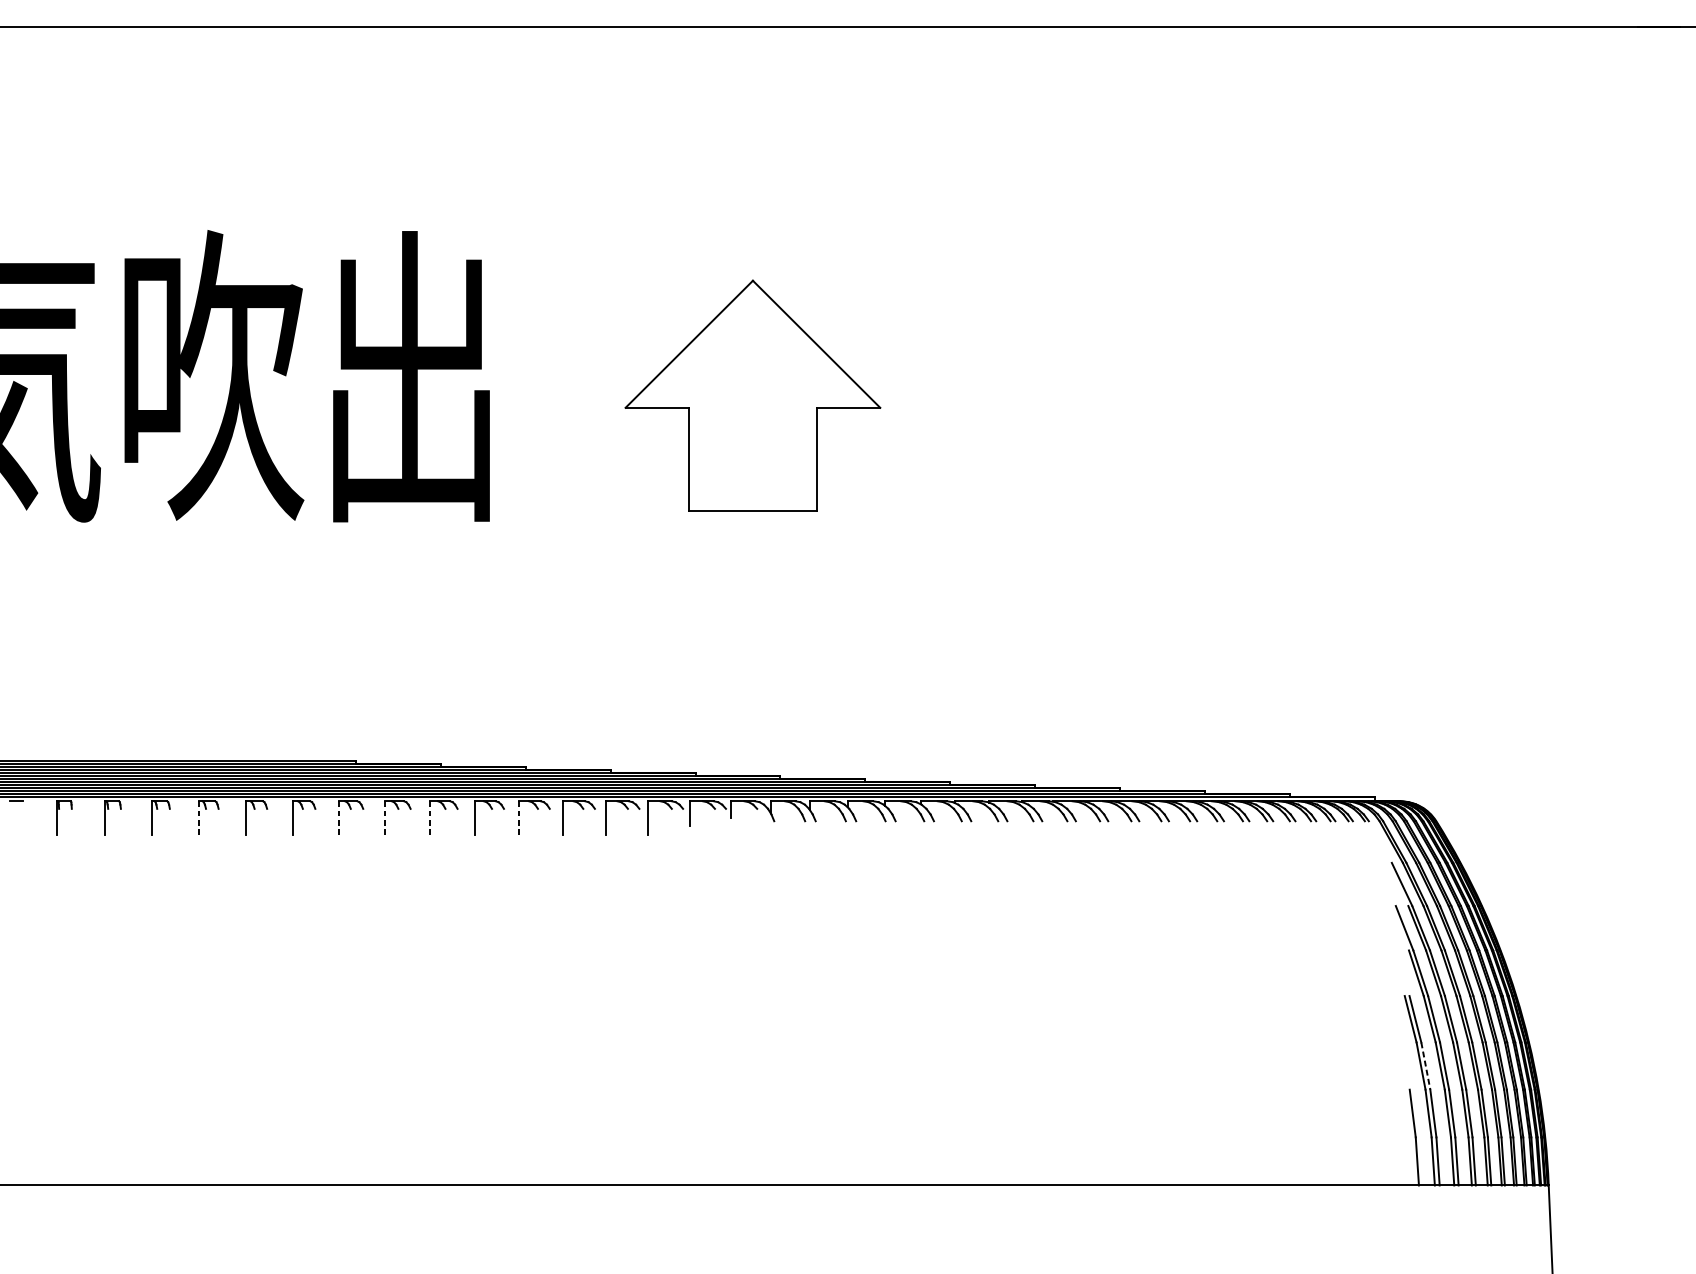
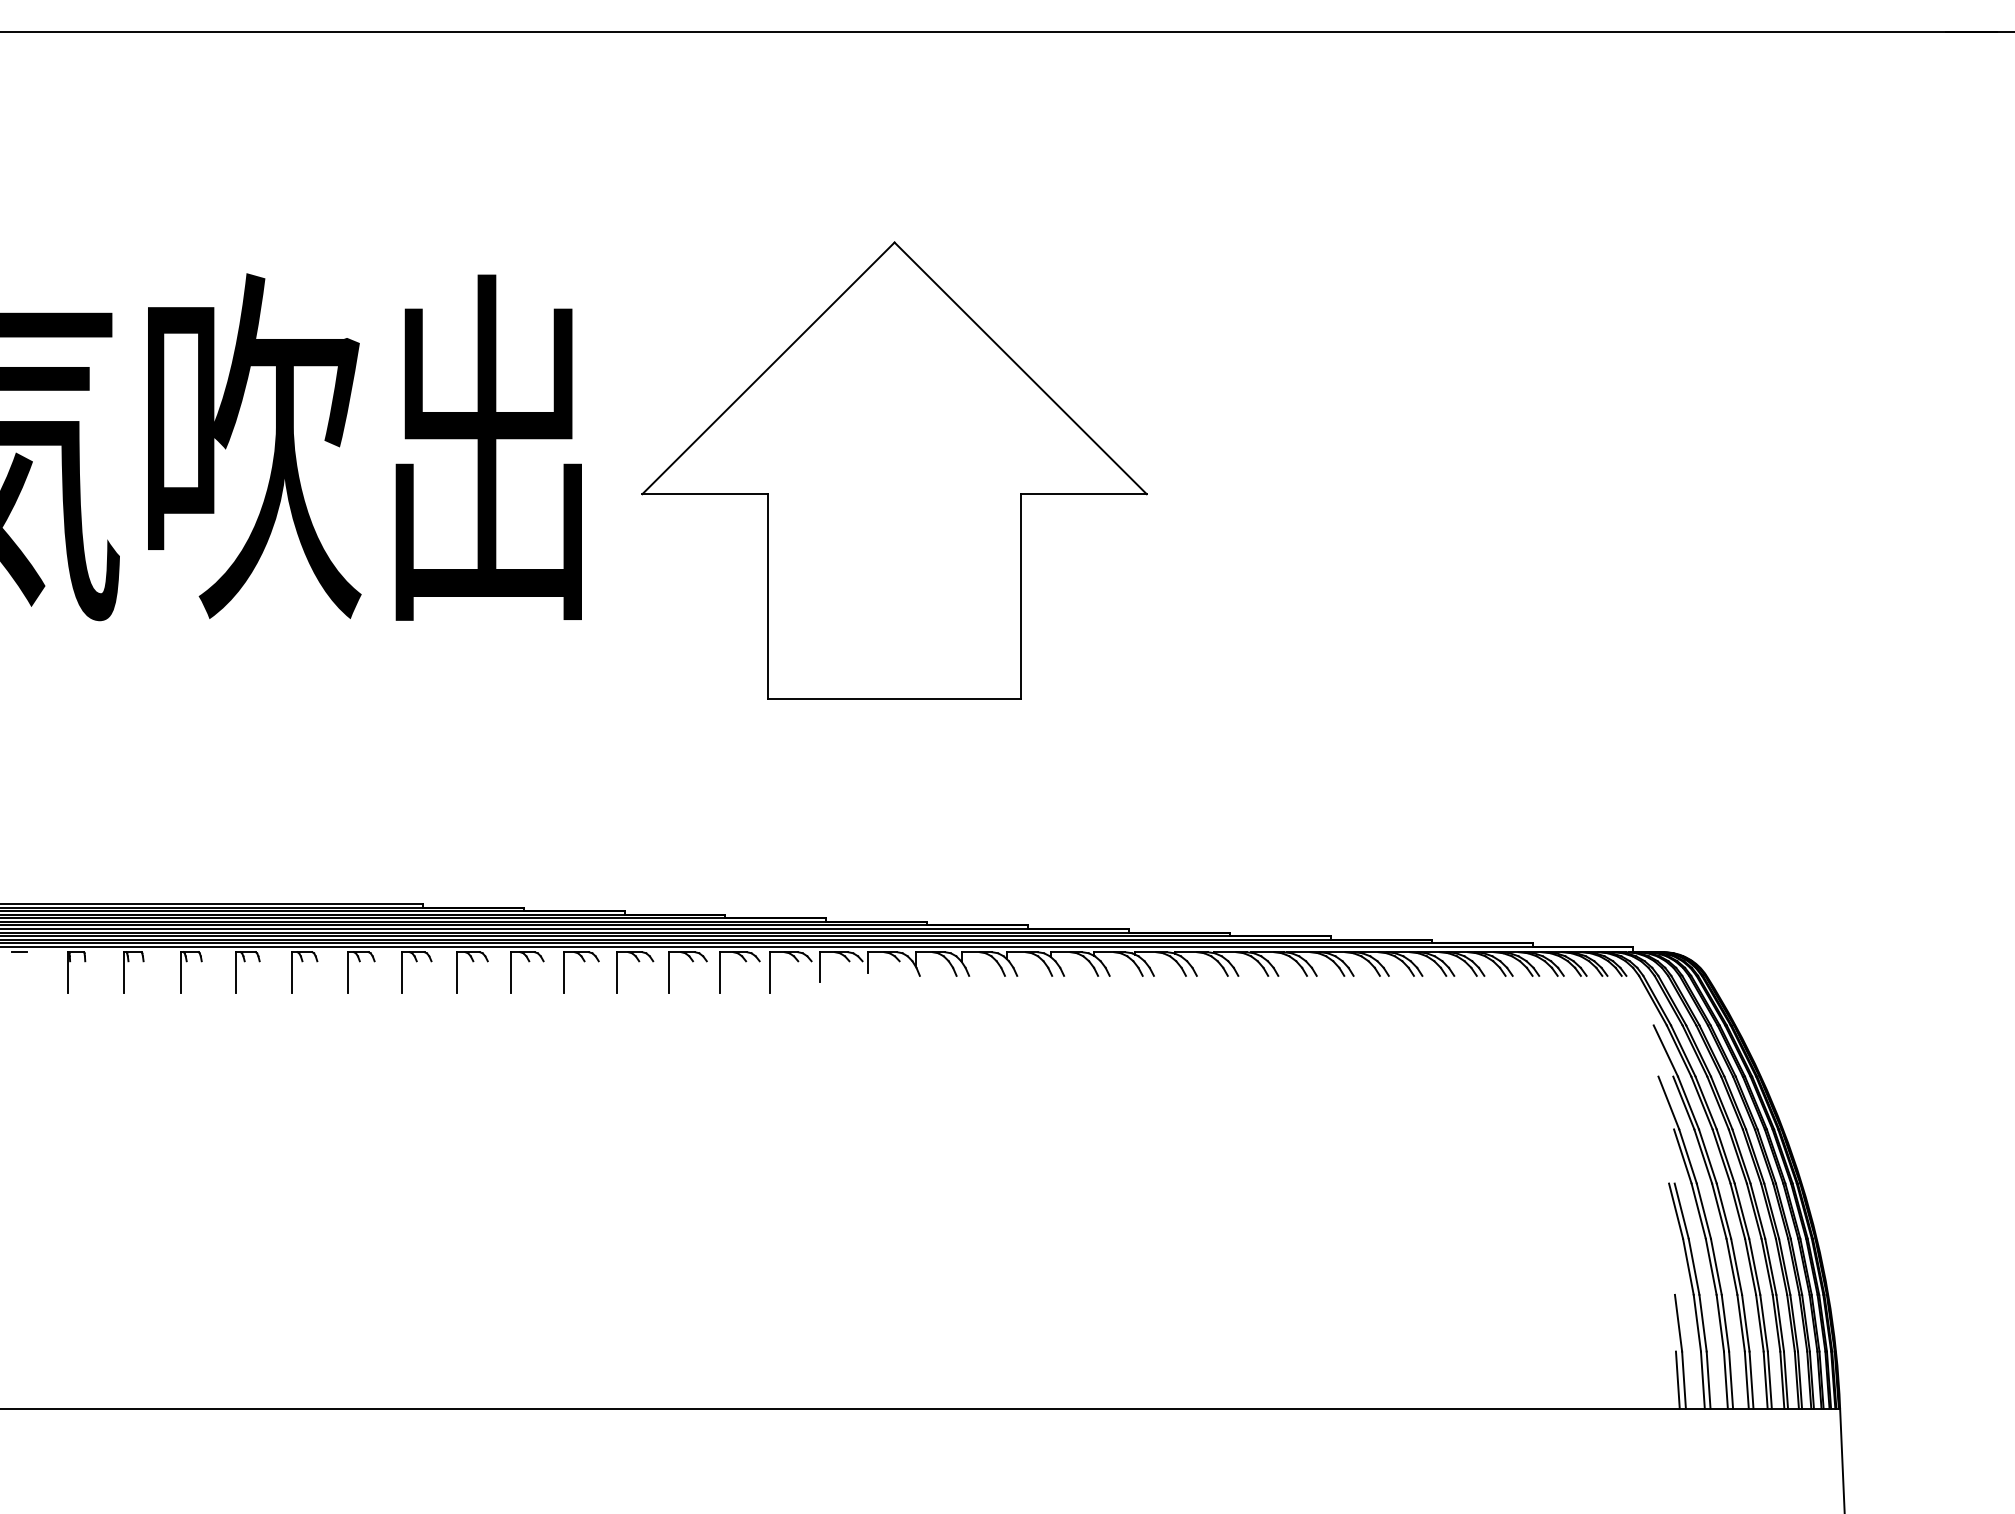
part: (752, 395) -> (894, 470), size x1.67
line: (199, 818) -> (236, 972), dashed -> solid
line: (338, 818) -> (402, 972), dashed -> solid
line: (384, 818) -> (456, 972), dashed -> solid
line: (429, 818) -> (510, 972), dashed -> solid
line: (518, 818) -> (616, 972), dashed -> solid
line: (1426, 1065) -> (1694, 1266), dashed -> solid
line: (1411, 1160) -> (1677, 1379), added

